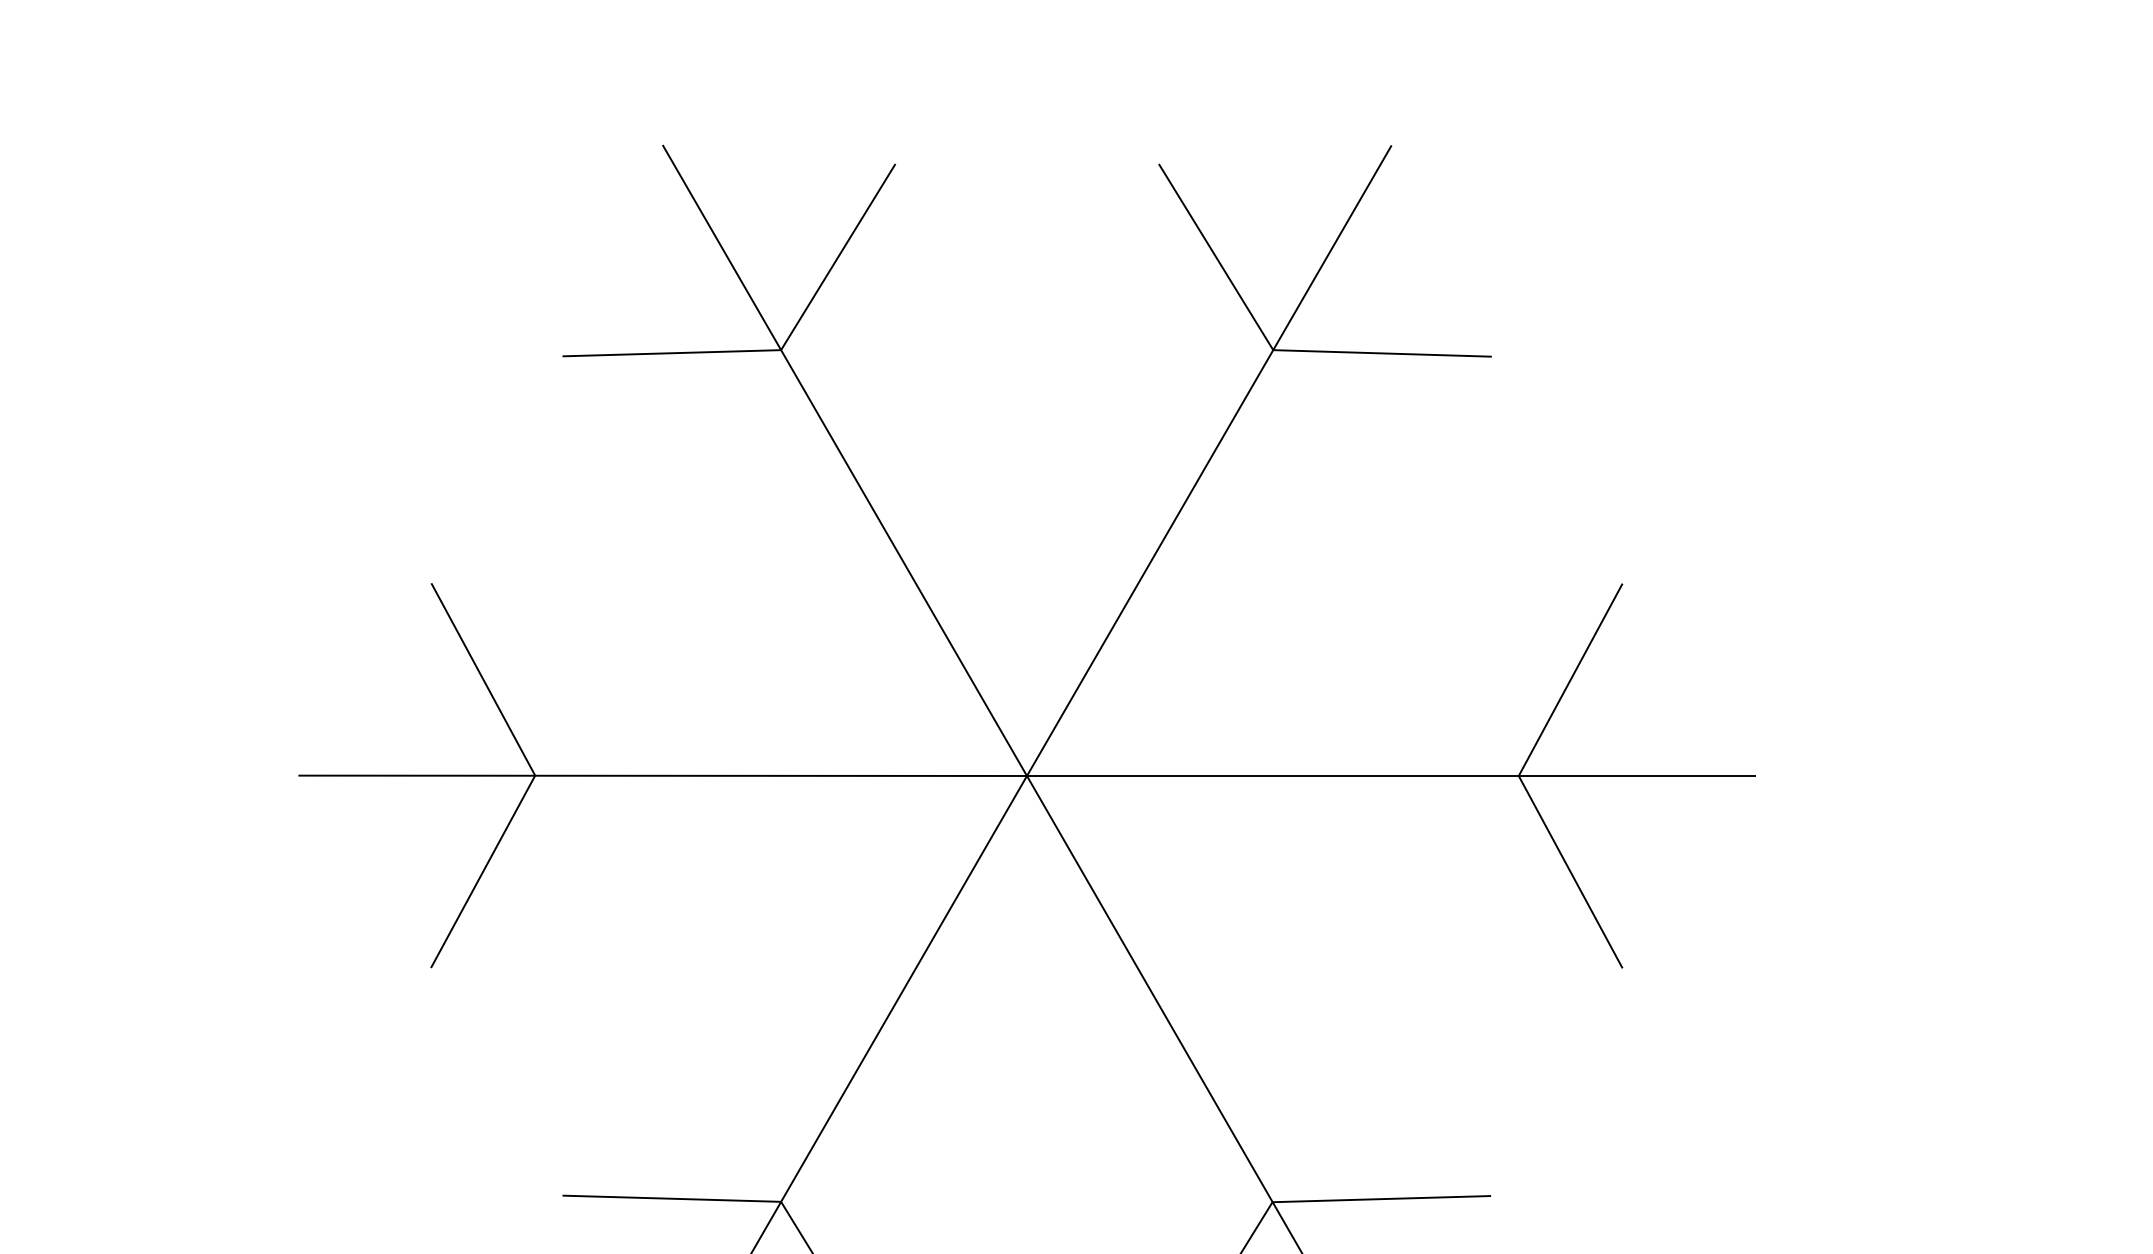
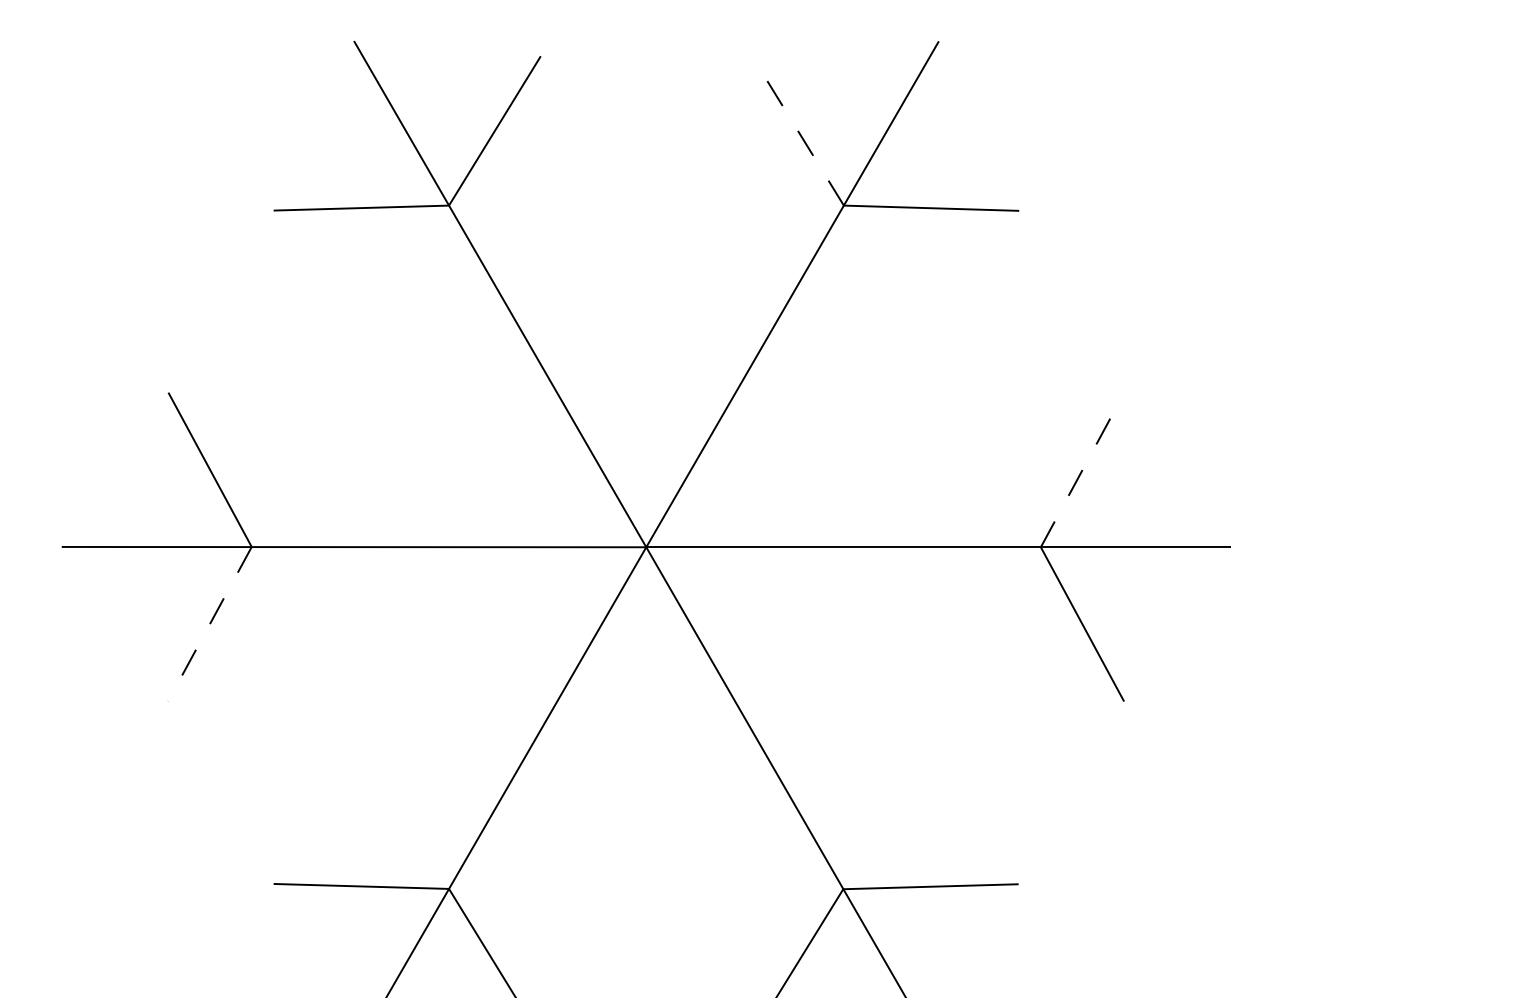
line: (1215, 256) -> (797, 130), solid -> dashed
line: (1570, 679) -> (1082, 469), solid -> dashed
line: (482, 872) -> (209, 624), solid -> dashed

